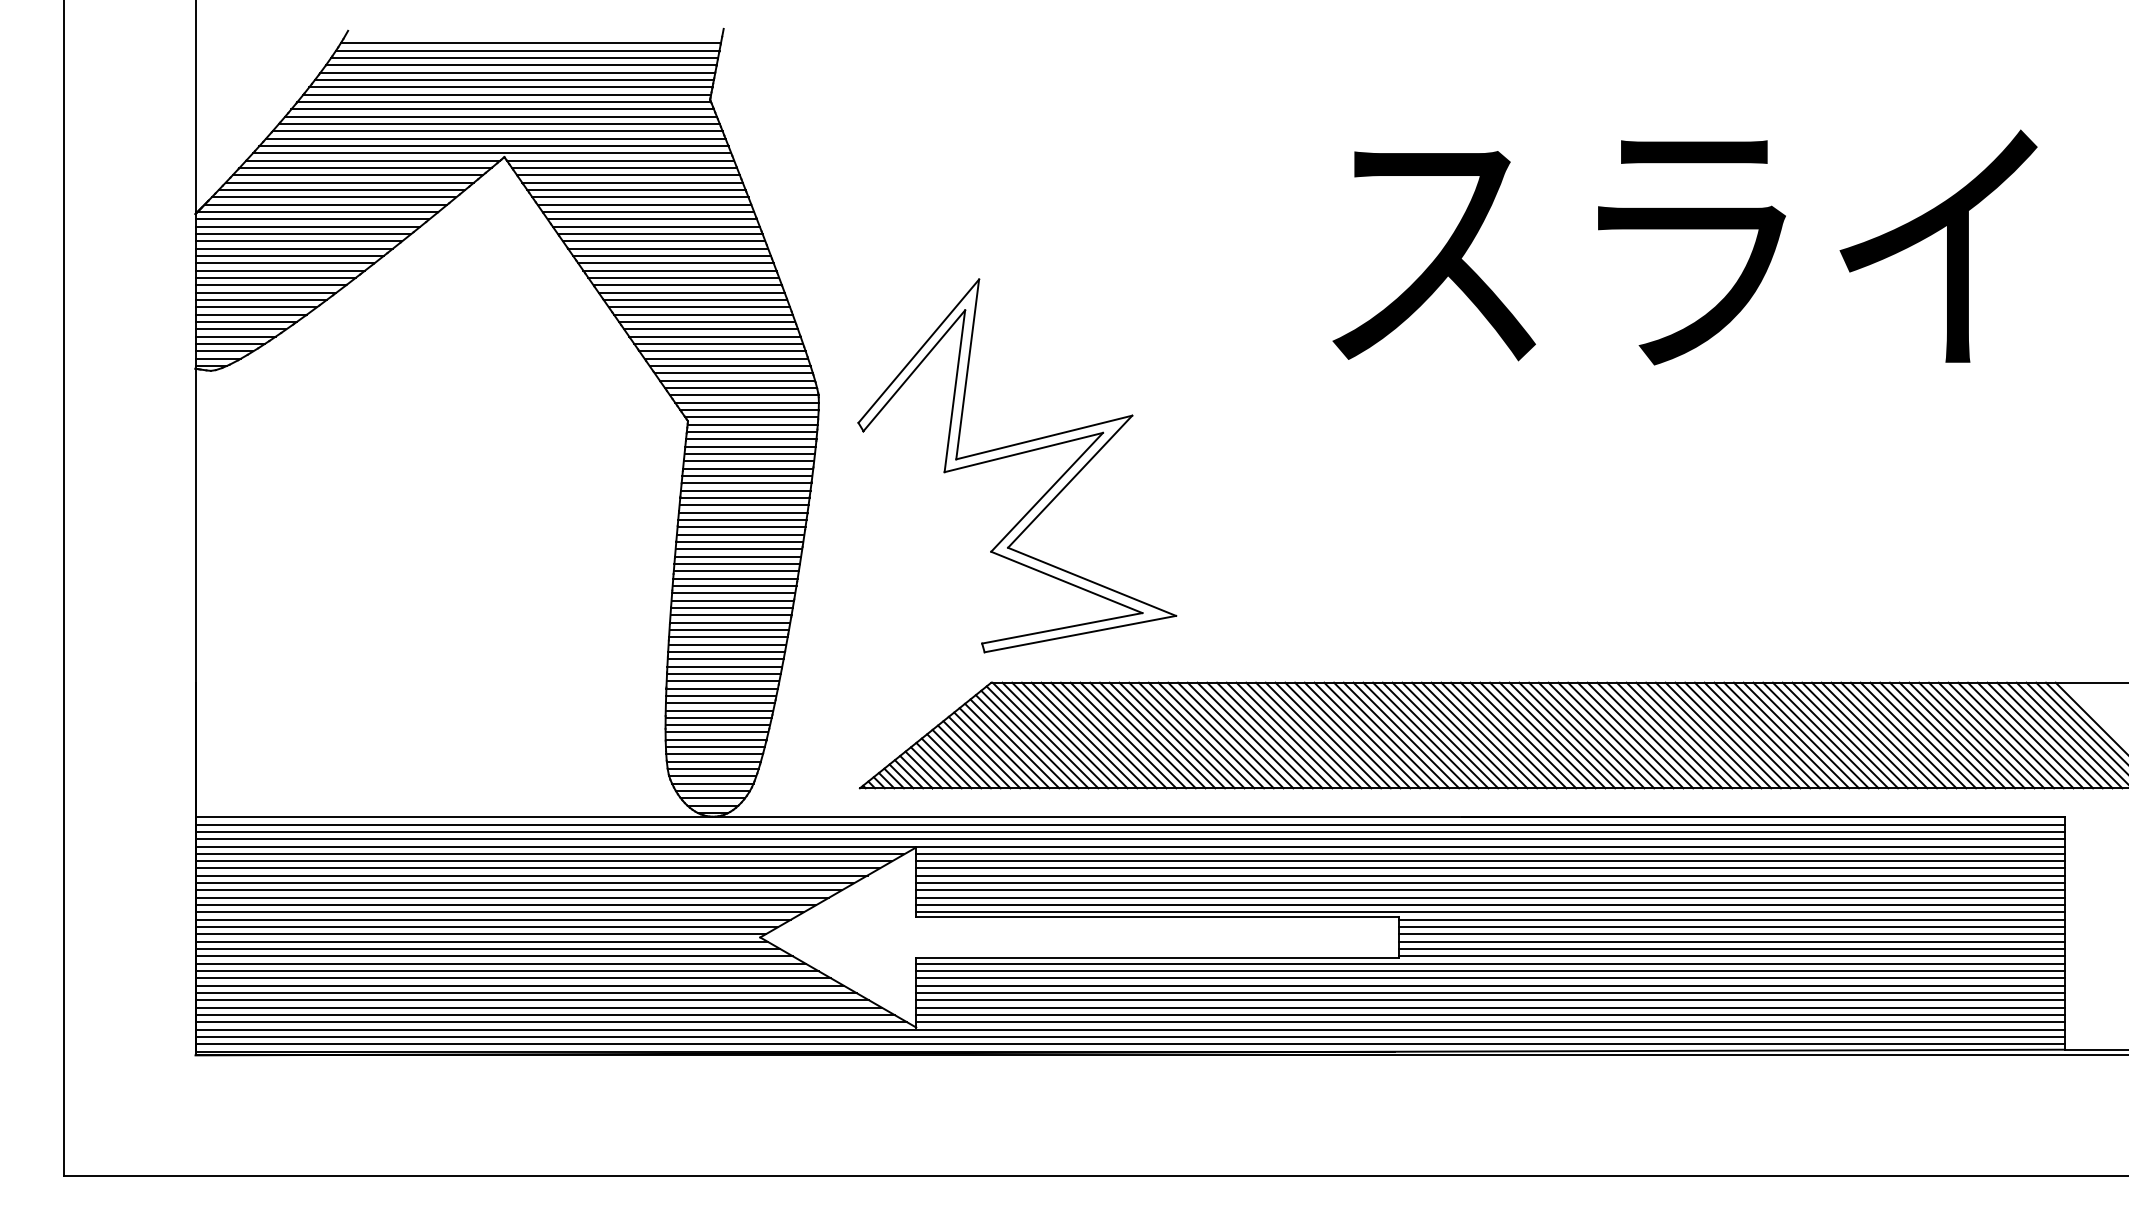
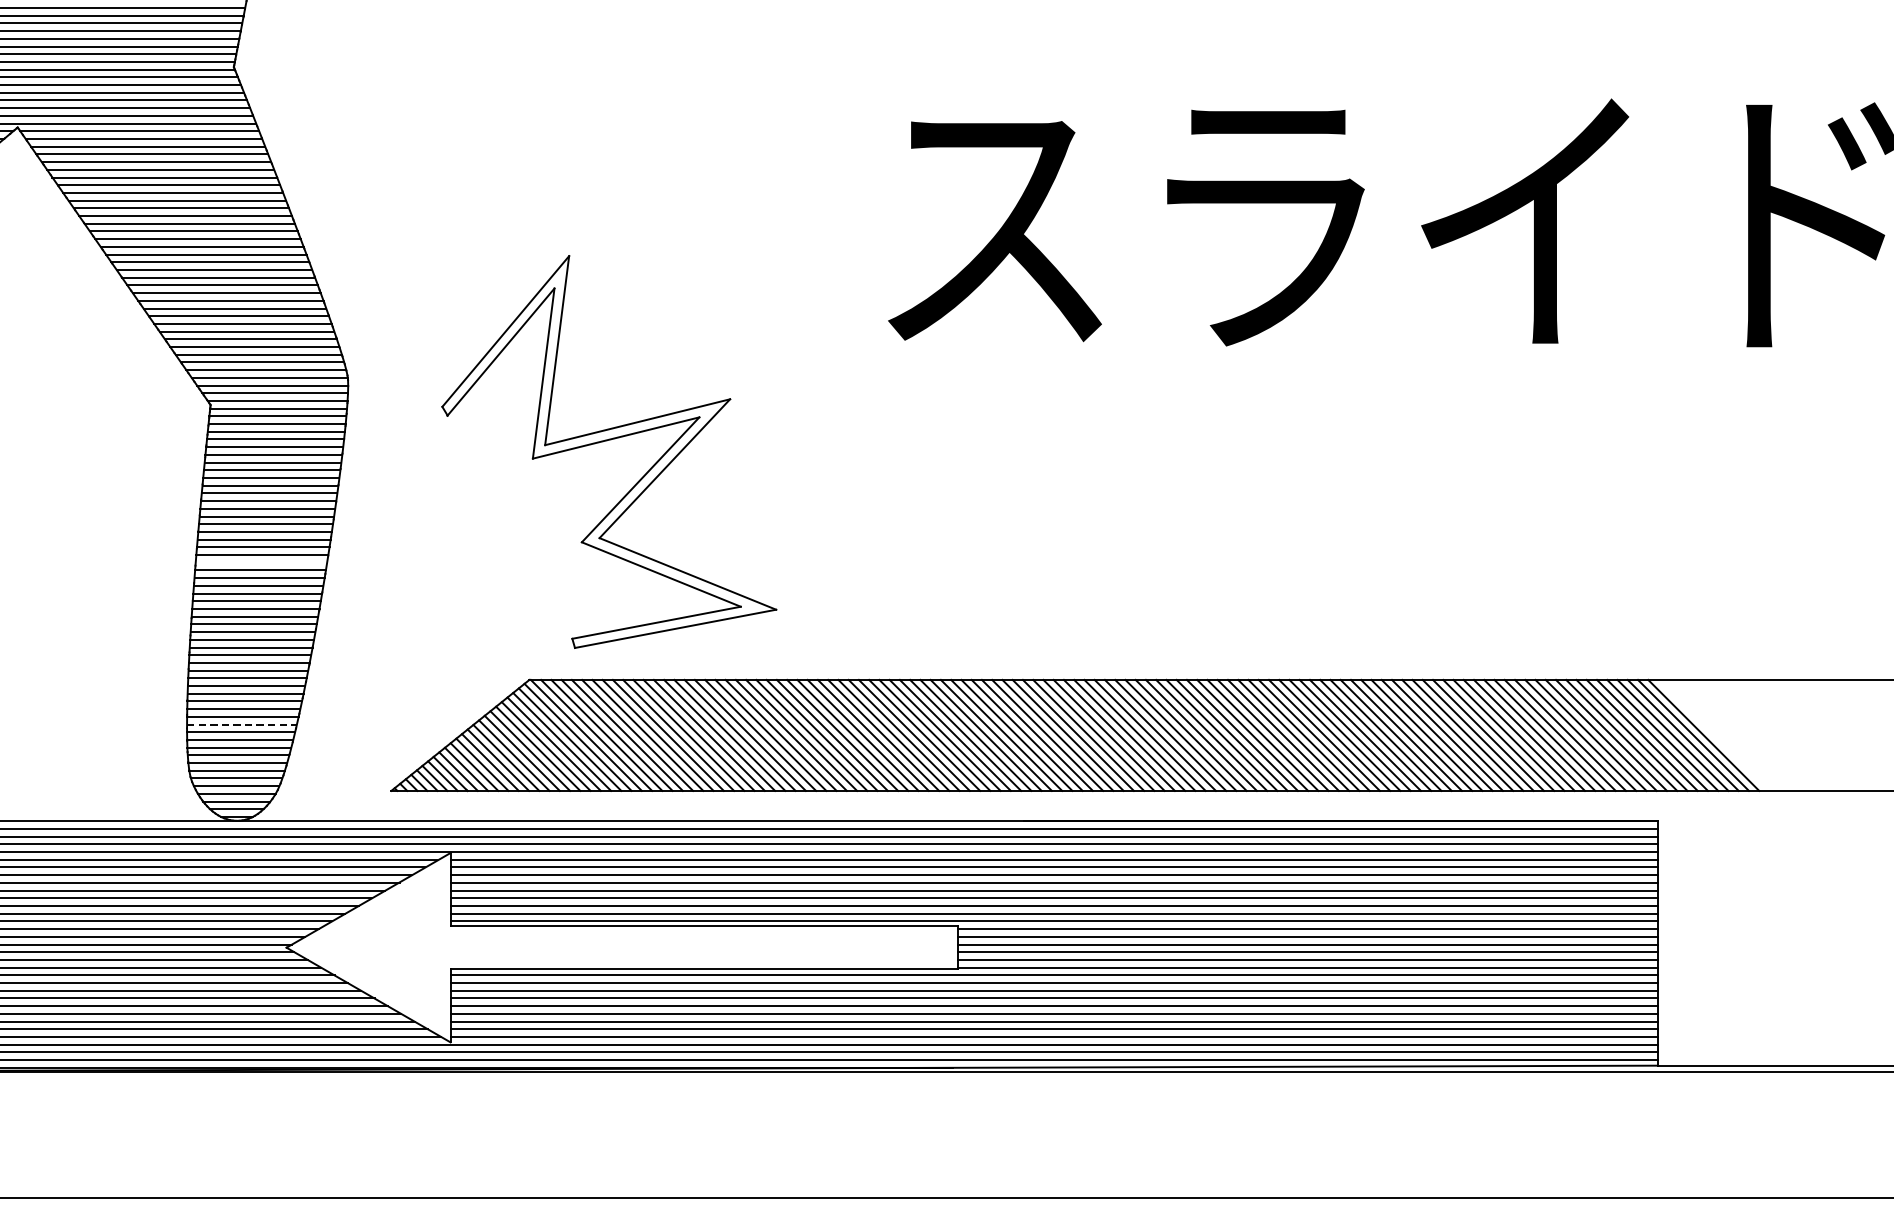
part: (1016, 455) -> (608, 441), moved
line: (735, 571) -> (260, 563), removed
line: (718, 725) -> (242, 724), solid -> dashed

